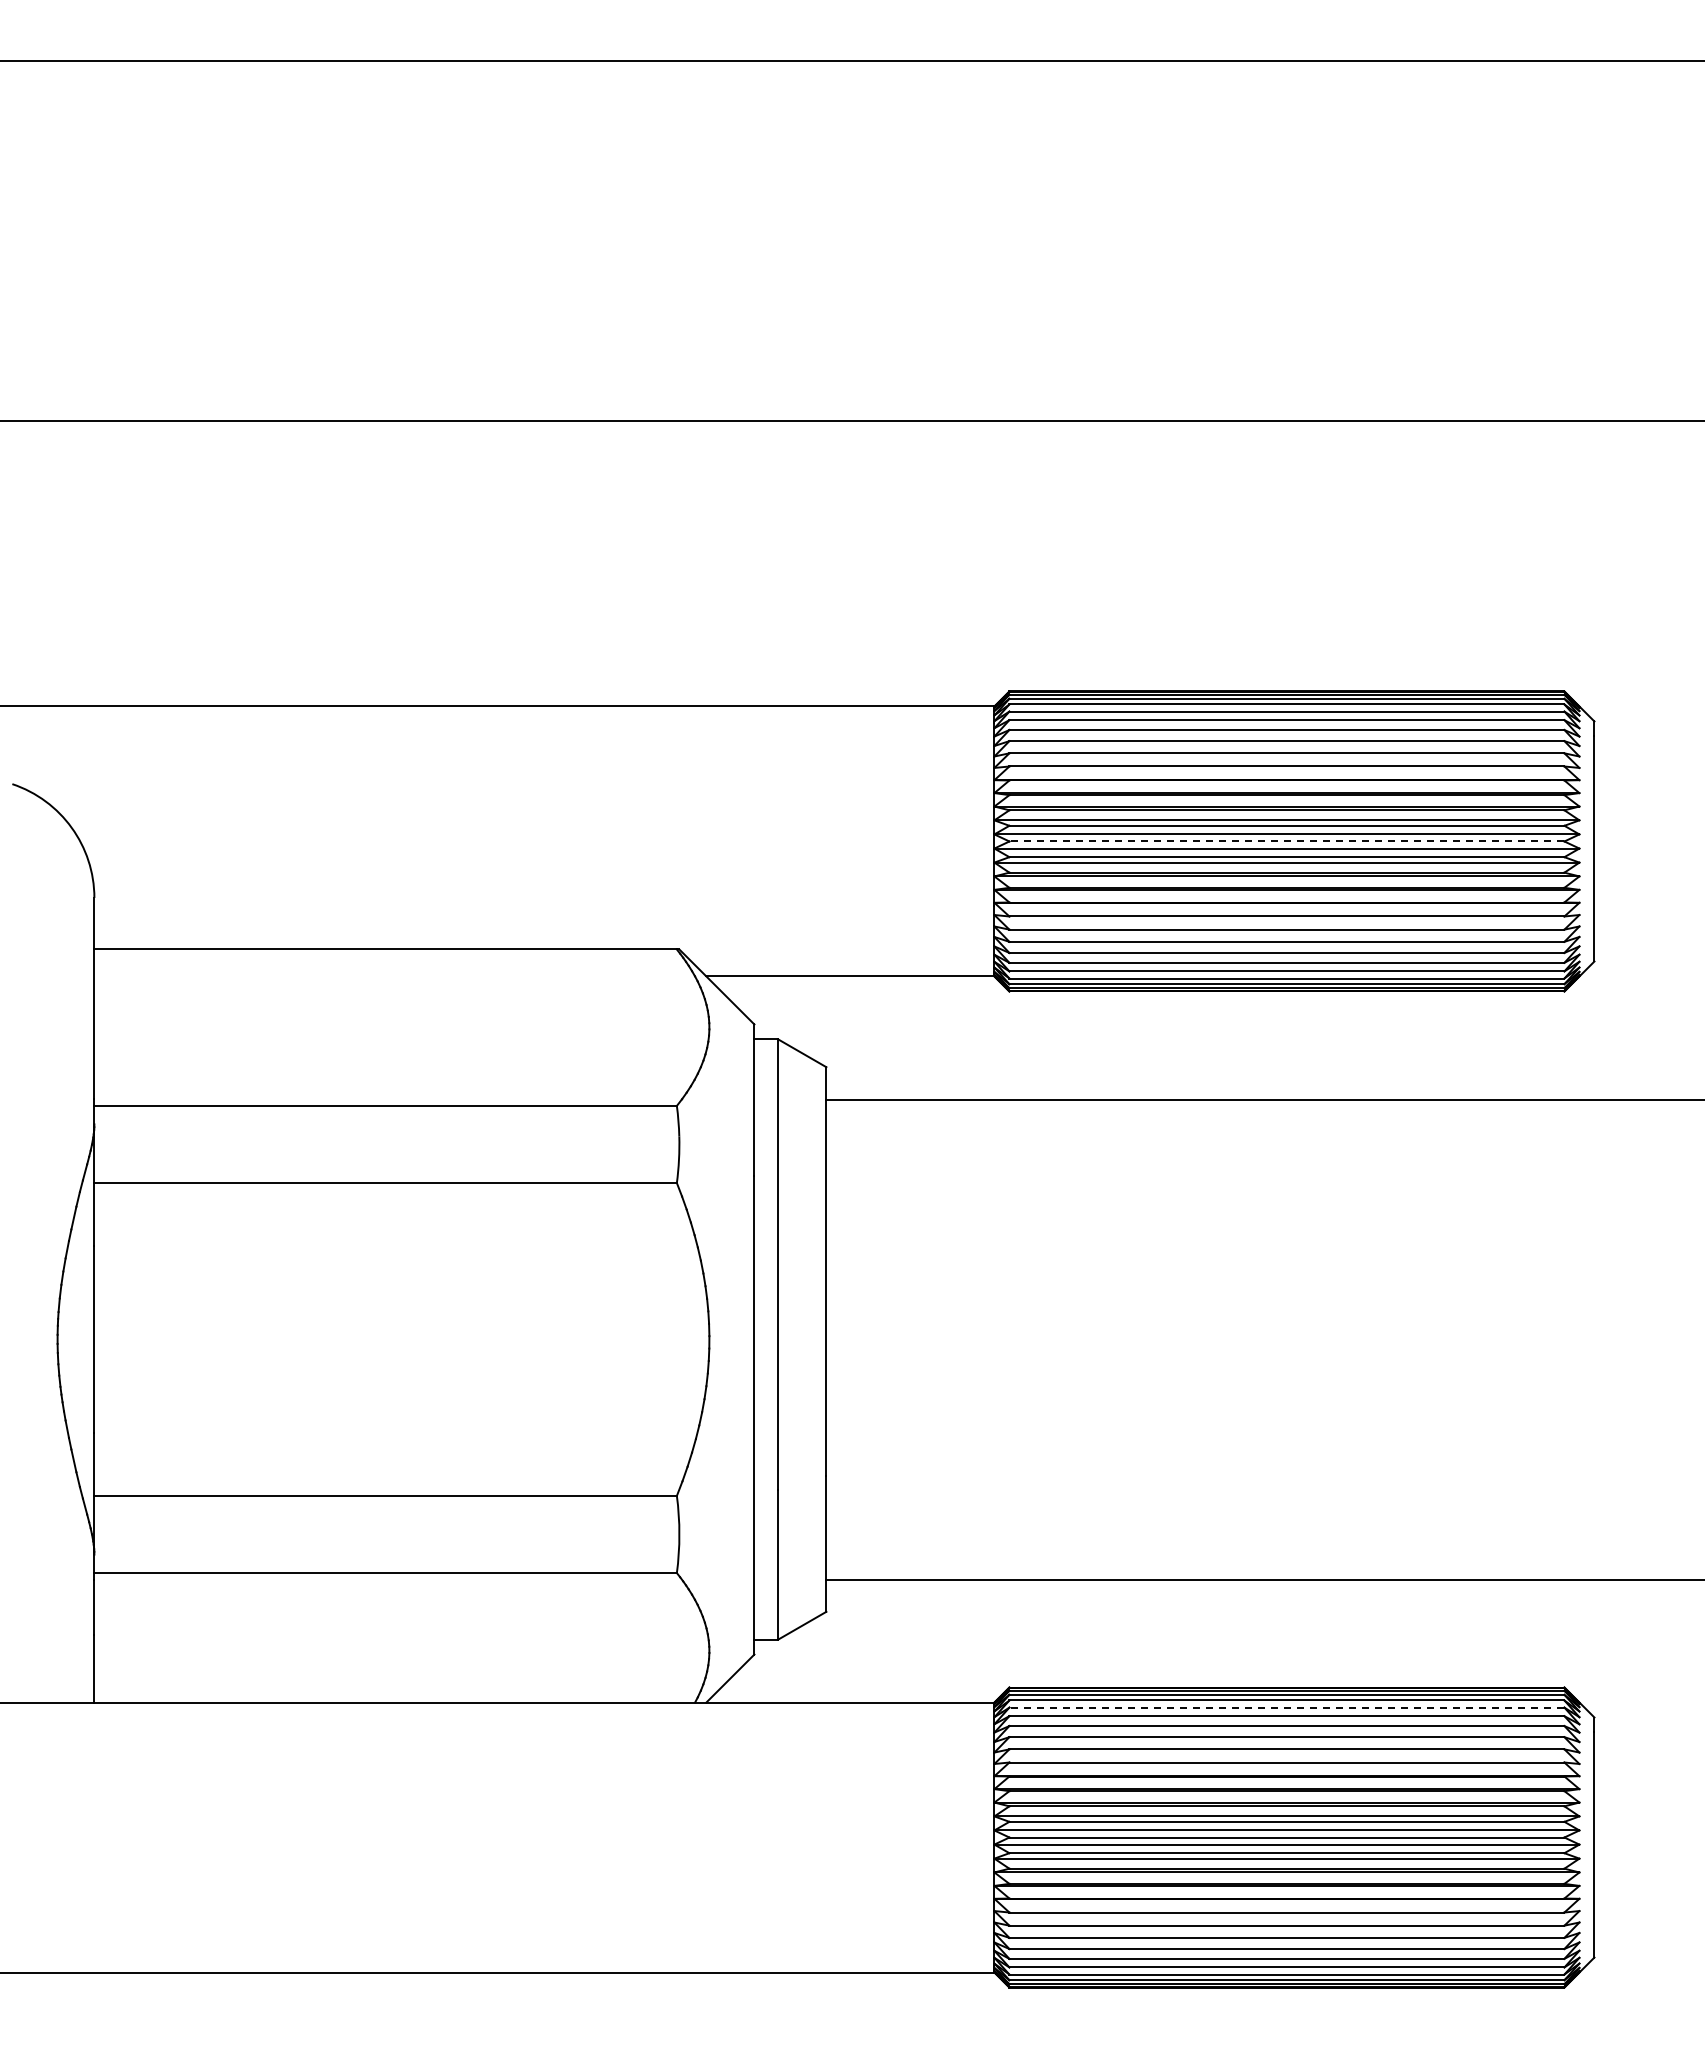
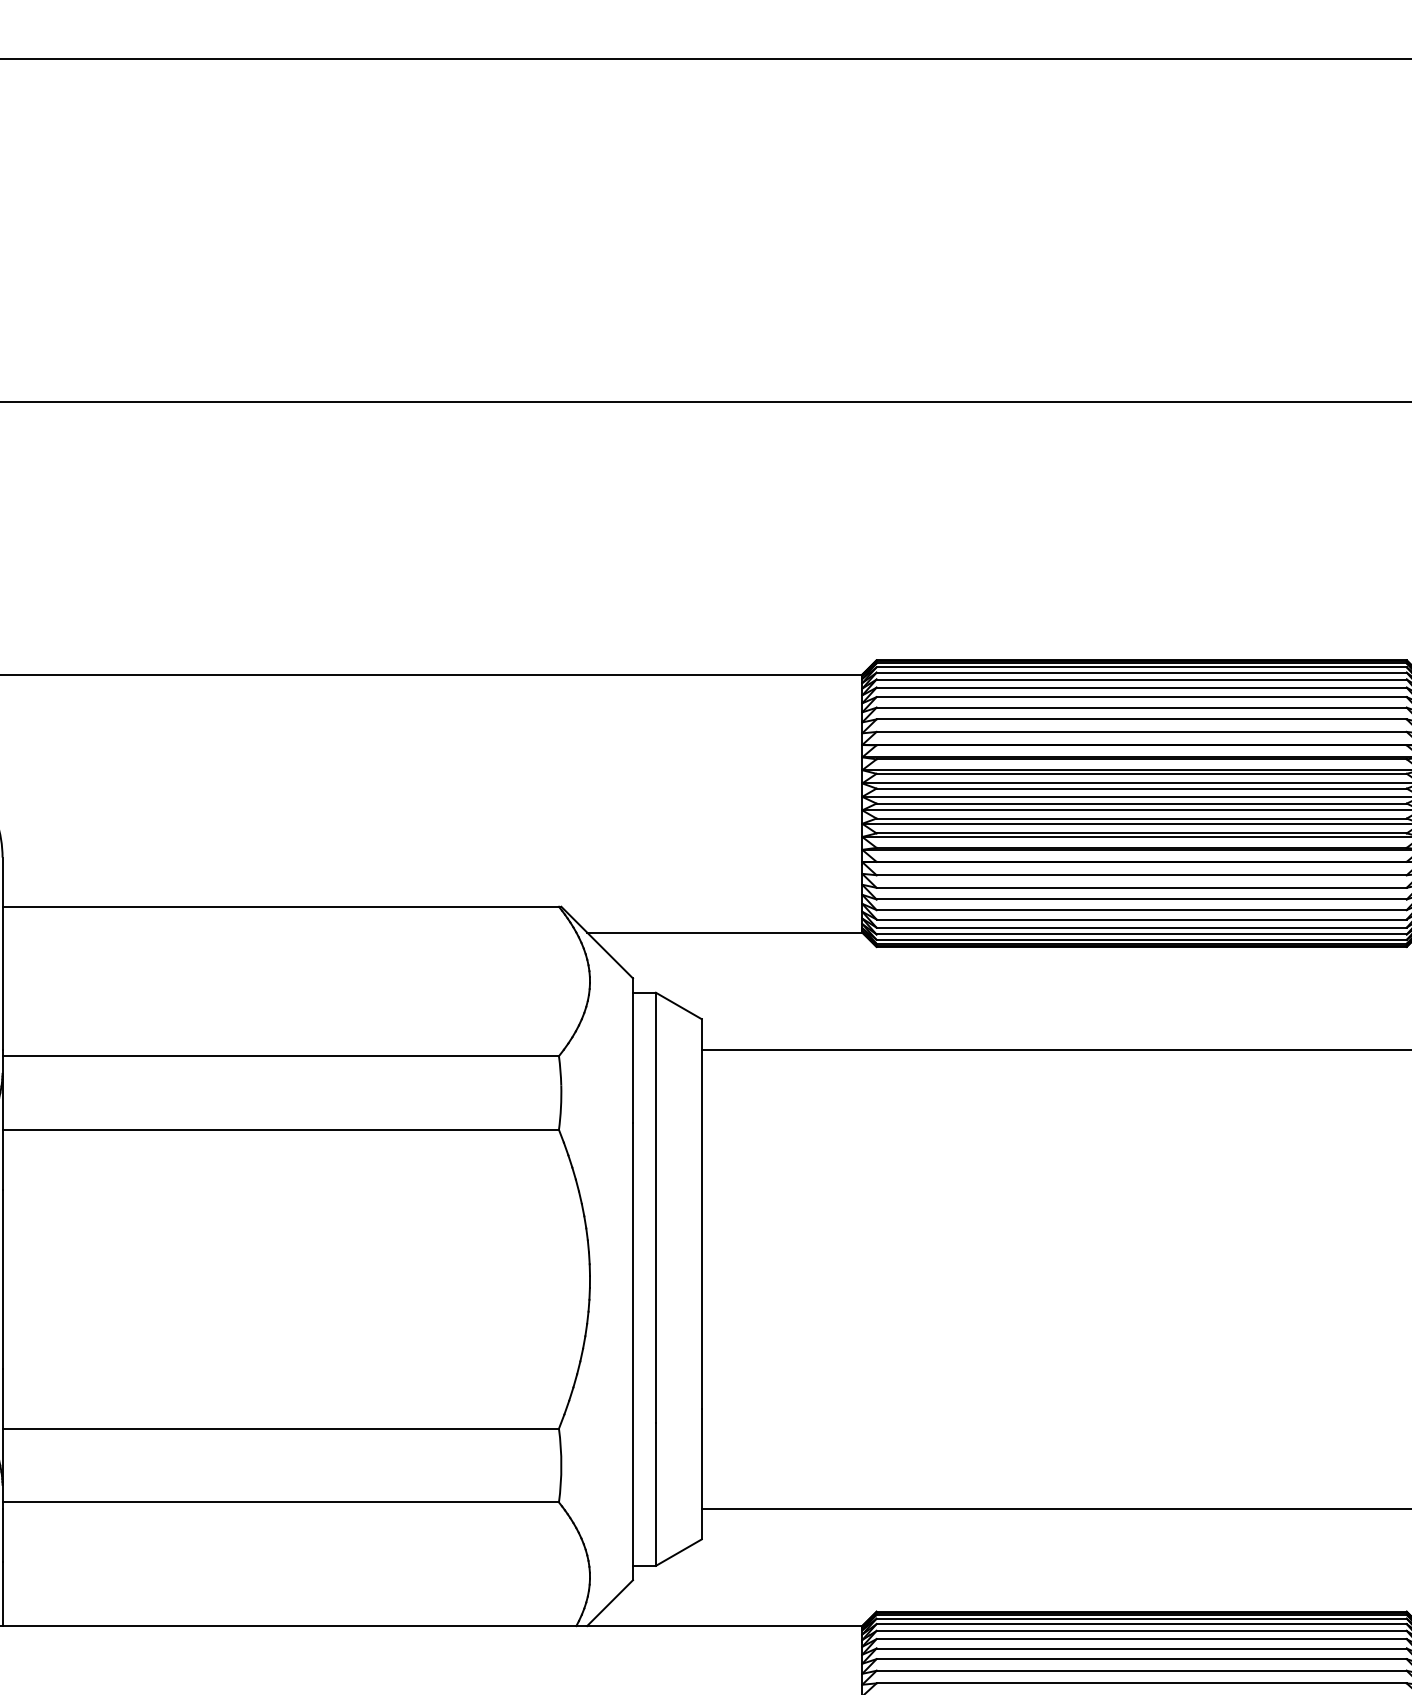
line: (1286, 841) -> (1141, 803), dashed -> solid
line: (1286, 1707) -> (1141, 1630), dashed -> solid

